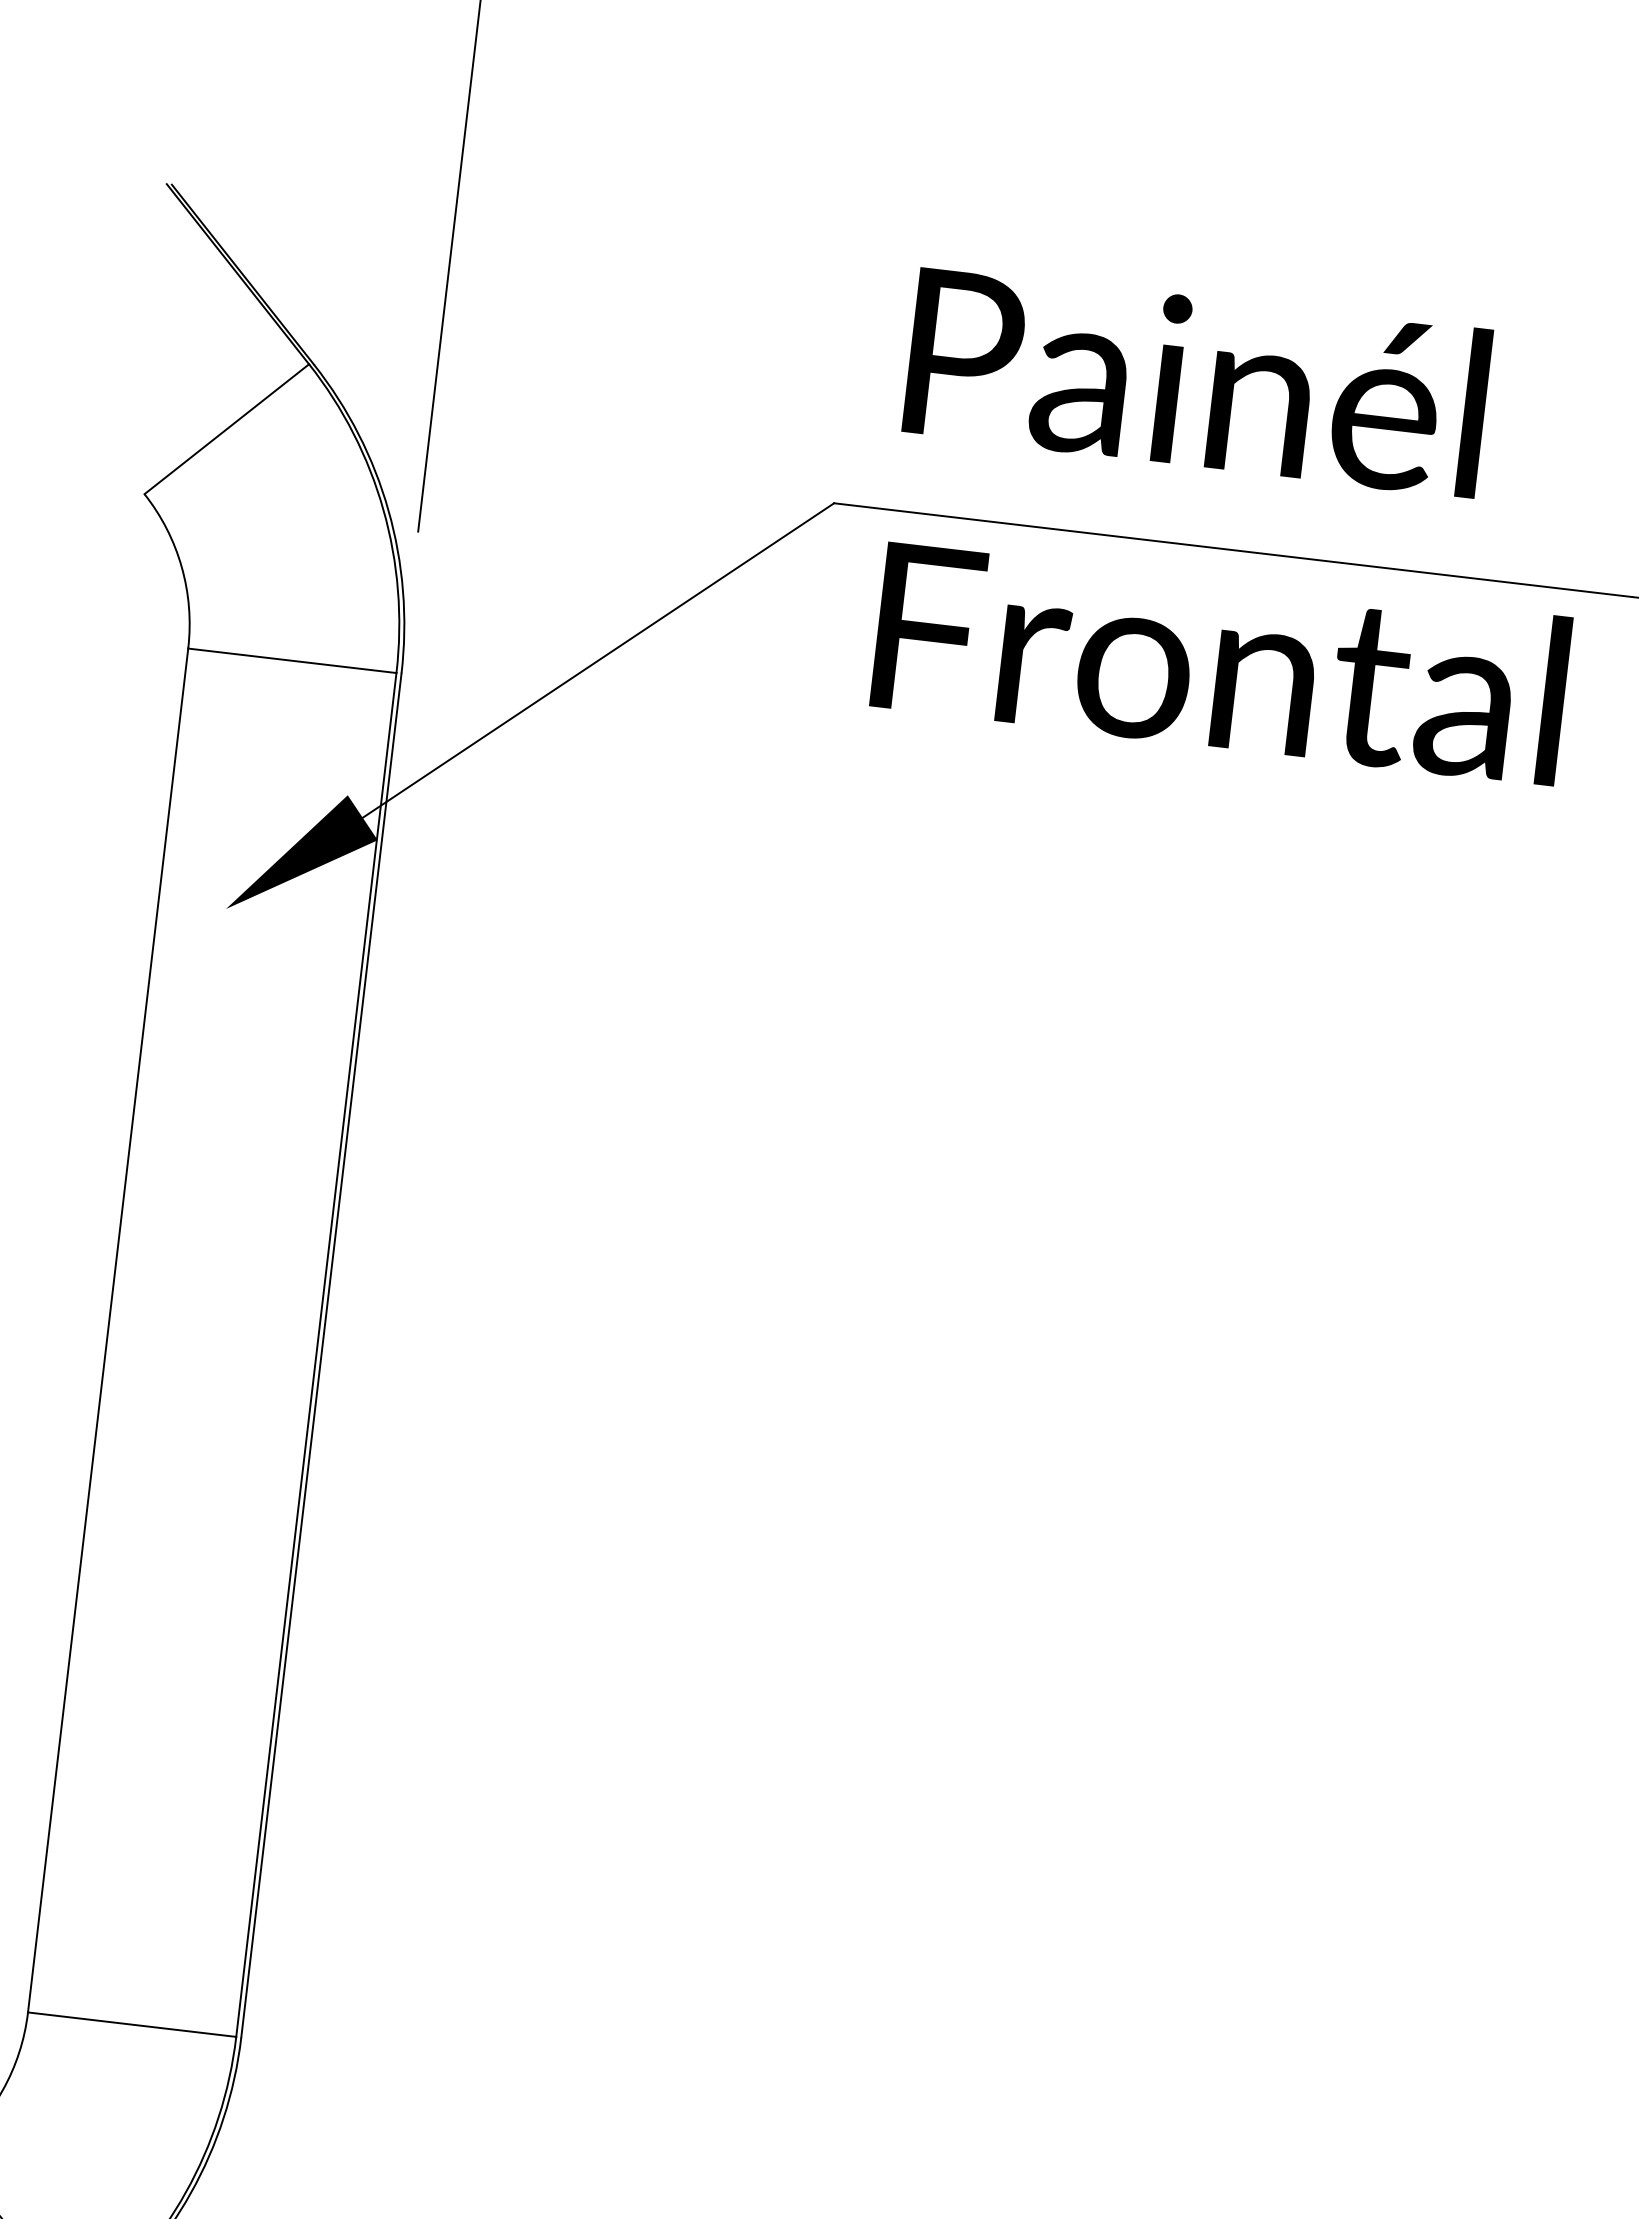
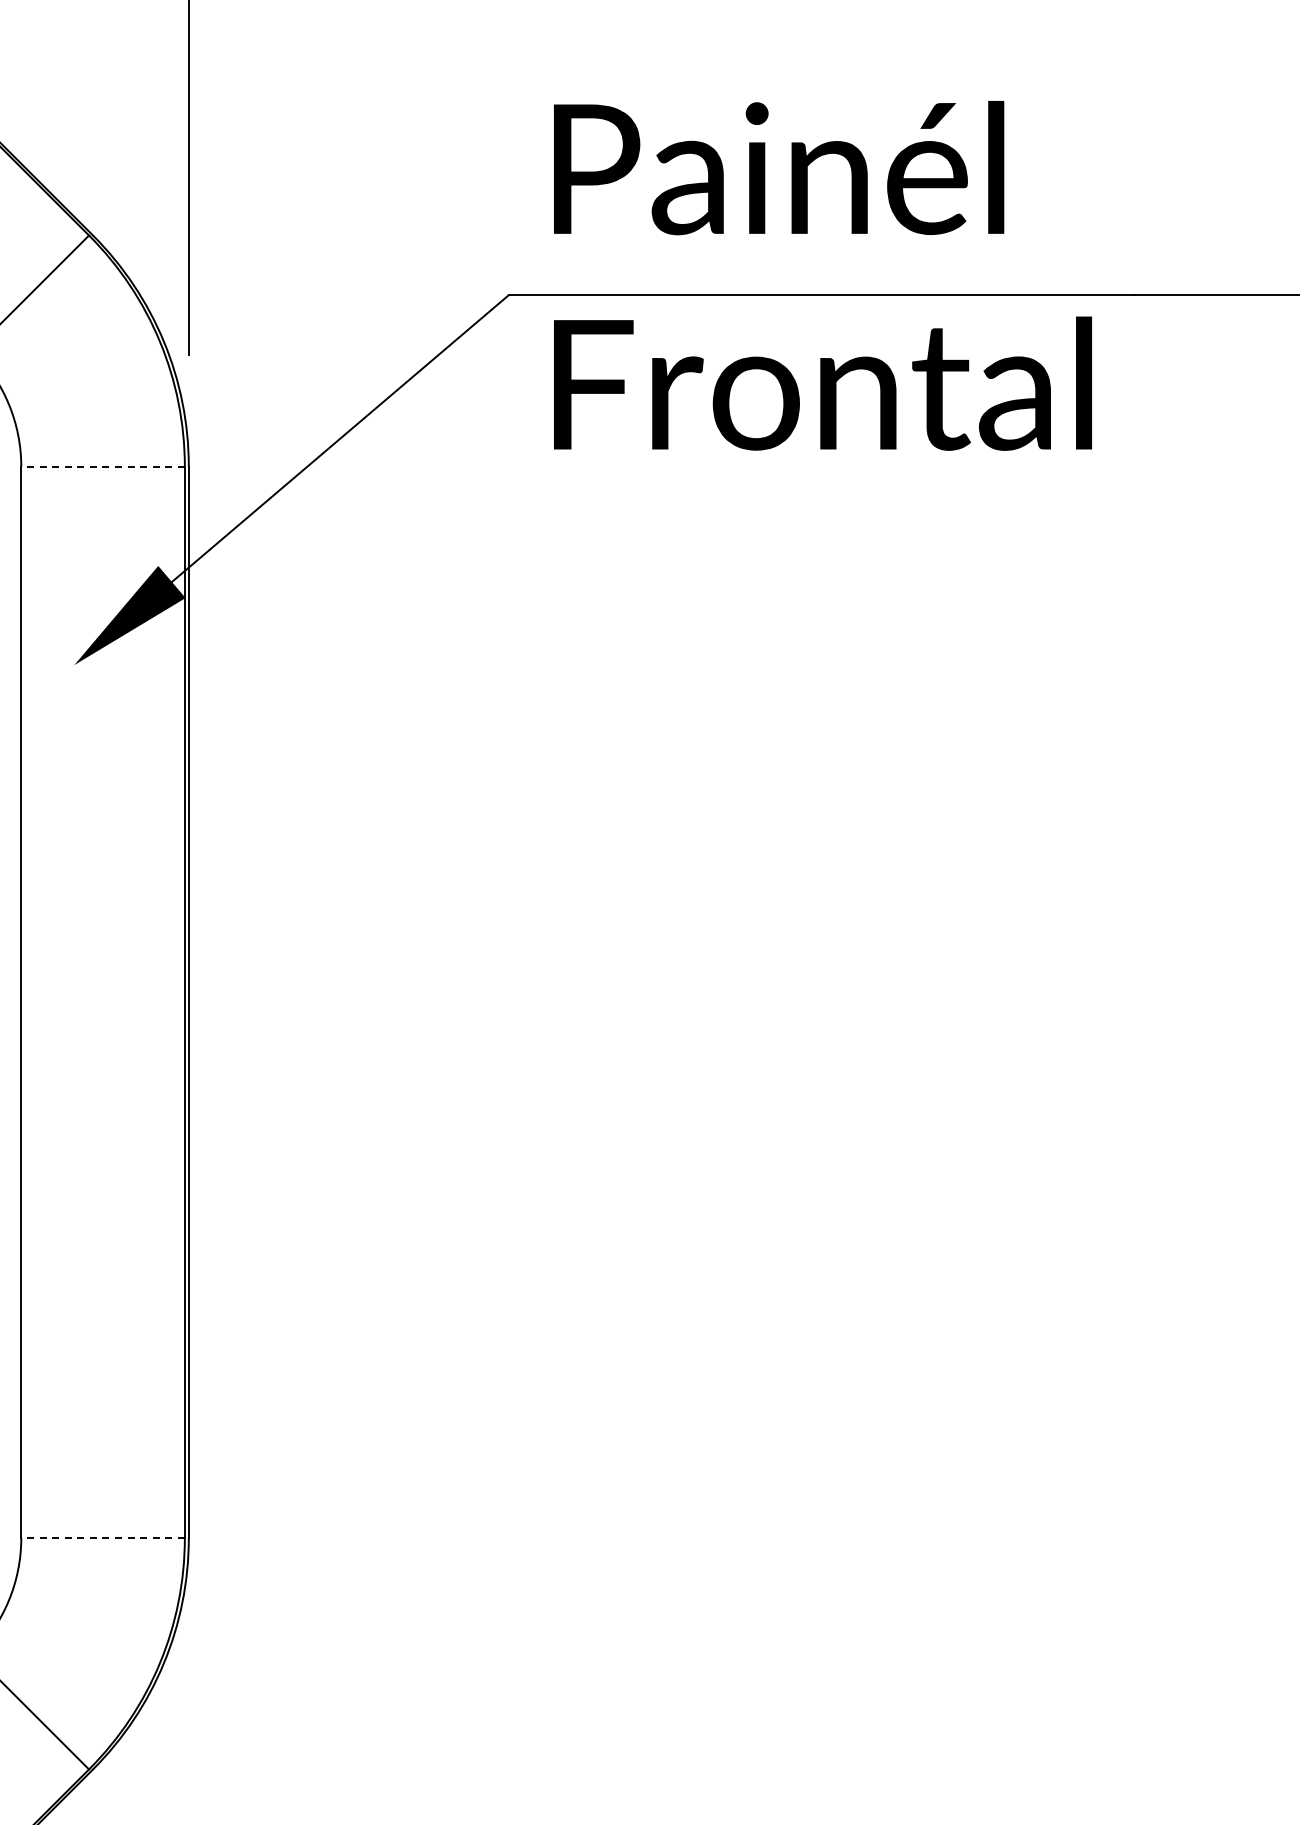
line: (292, 660) -> (103, 466), solid -> dashed
line: (132, 2025) -> (103, 1538), solid -> dashed

